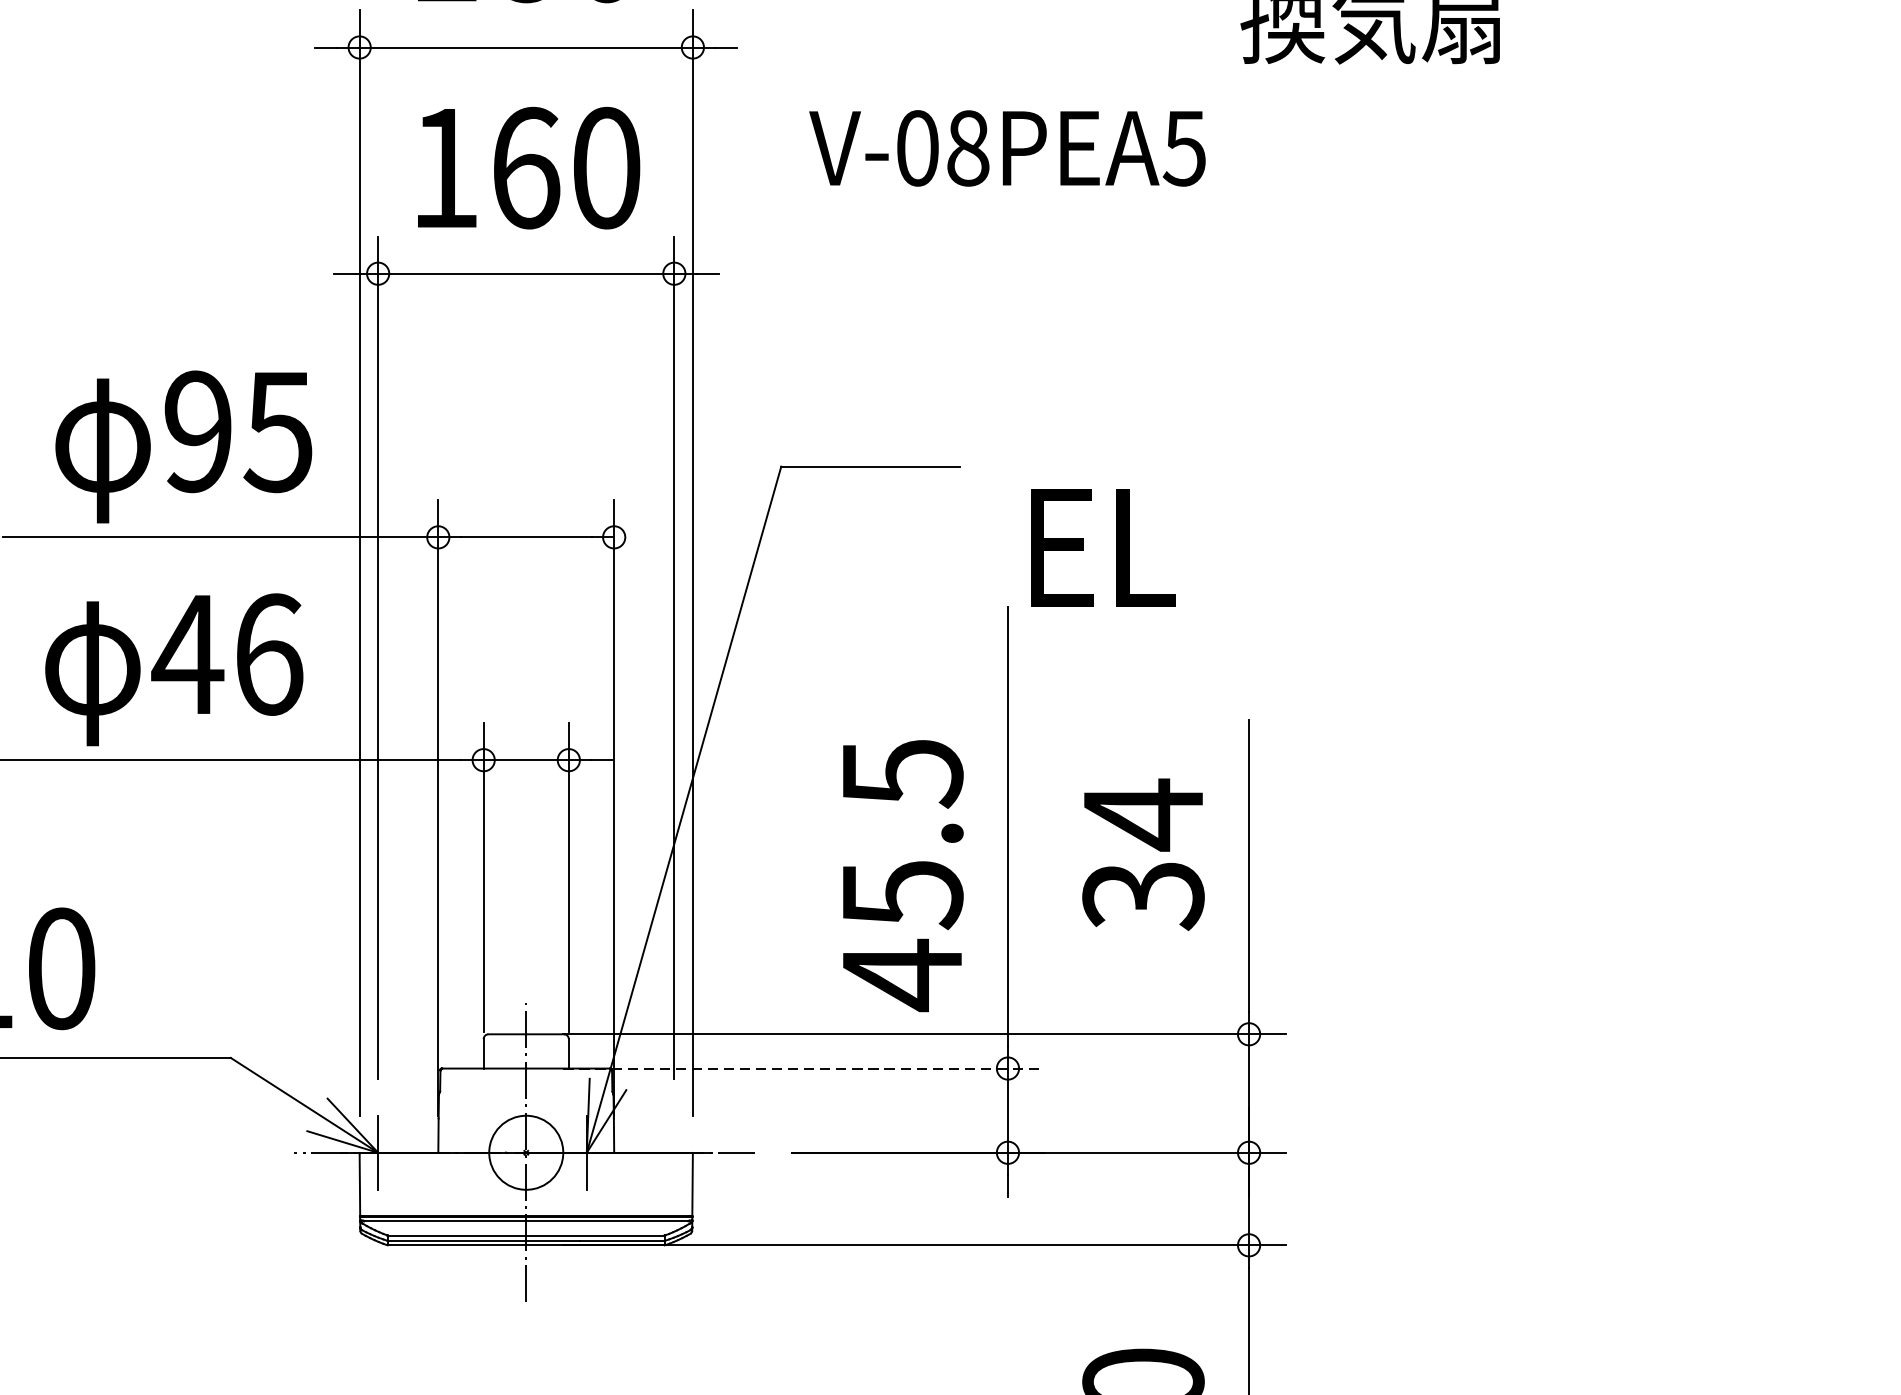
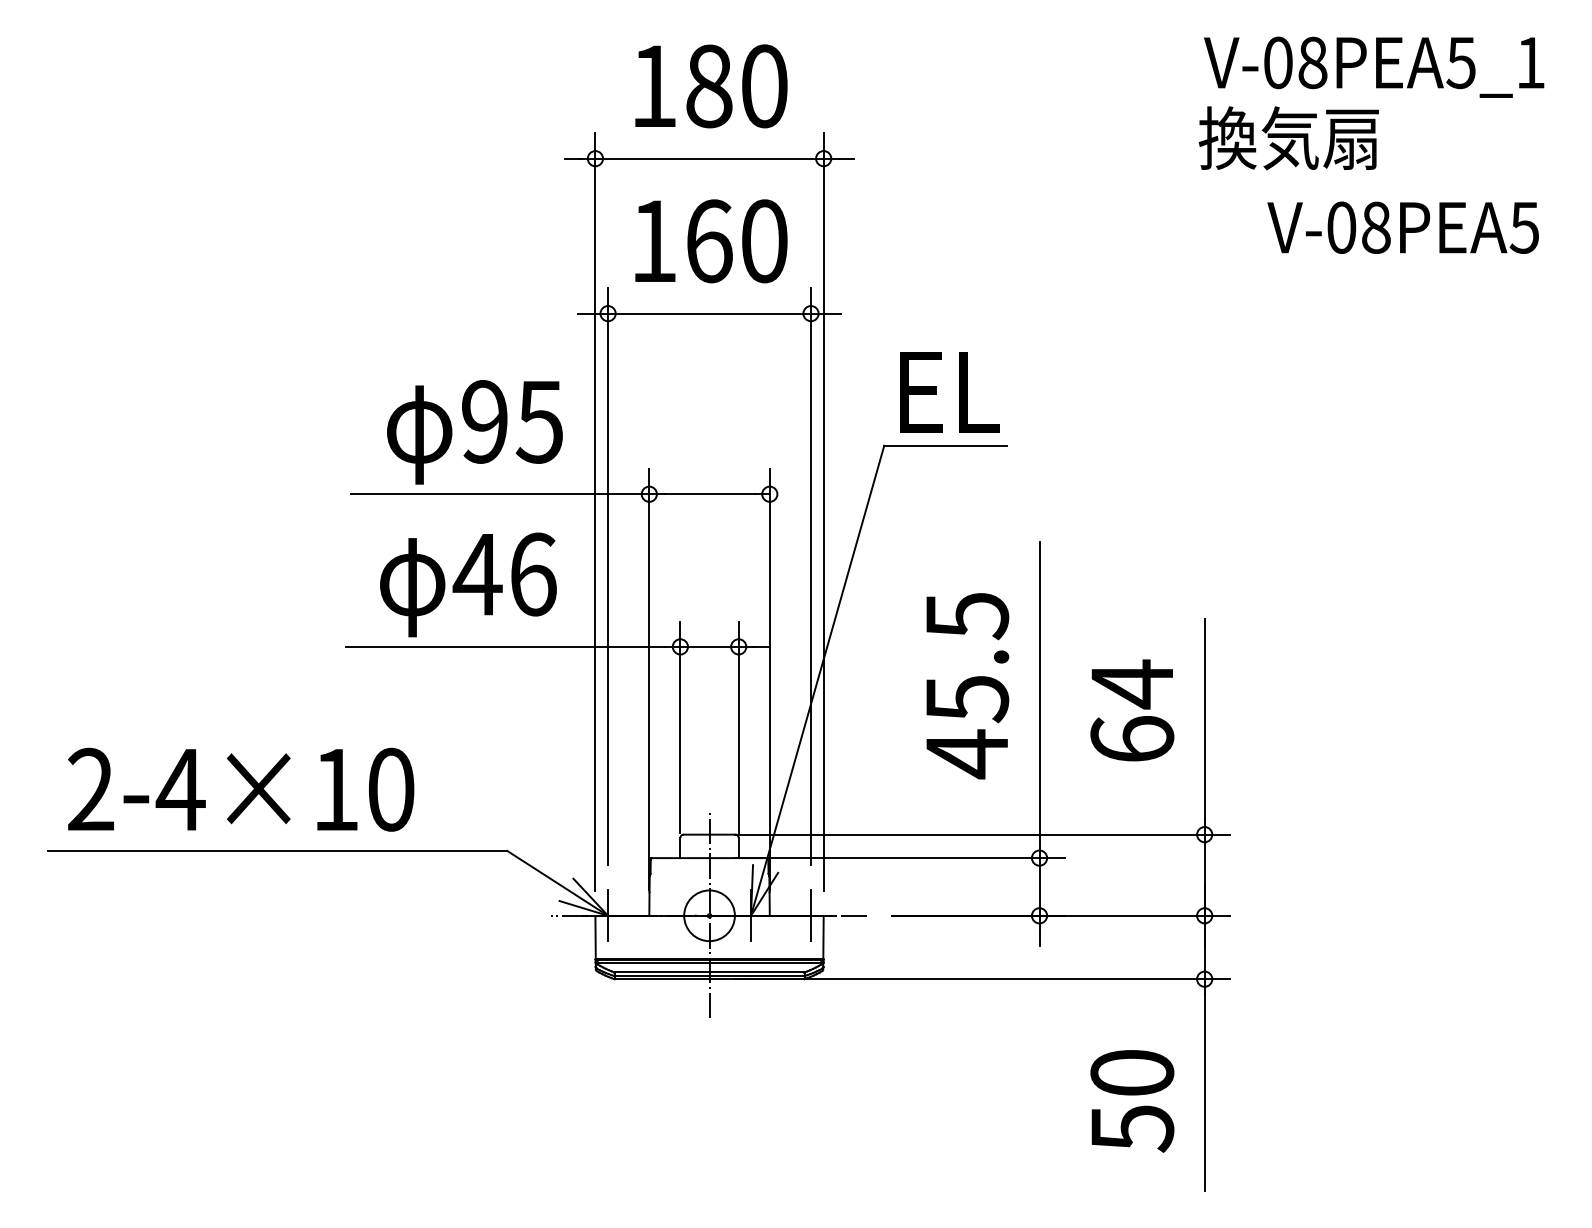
text: (1006, 147) -> (1402, 227), moved
text: (1102, 547) -> (949, 392), moved
text: (902, 876) -> (967, 686), moved
text: (1143, 895) -> (1132, 739), 34 -> 64
line: (803, 1069) -> (899, 858), dashed -> solid
line: (675, 1152) -> (811, 915), added

